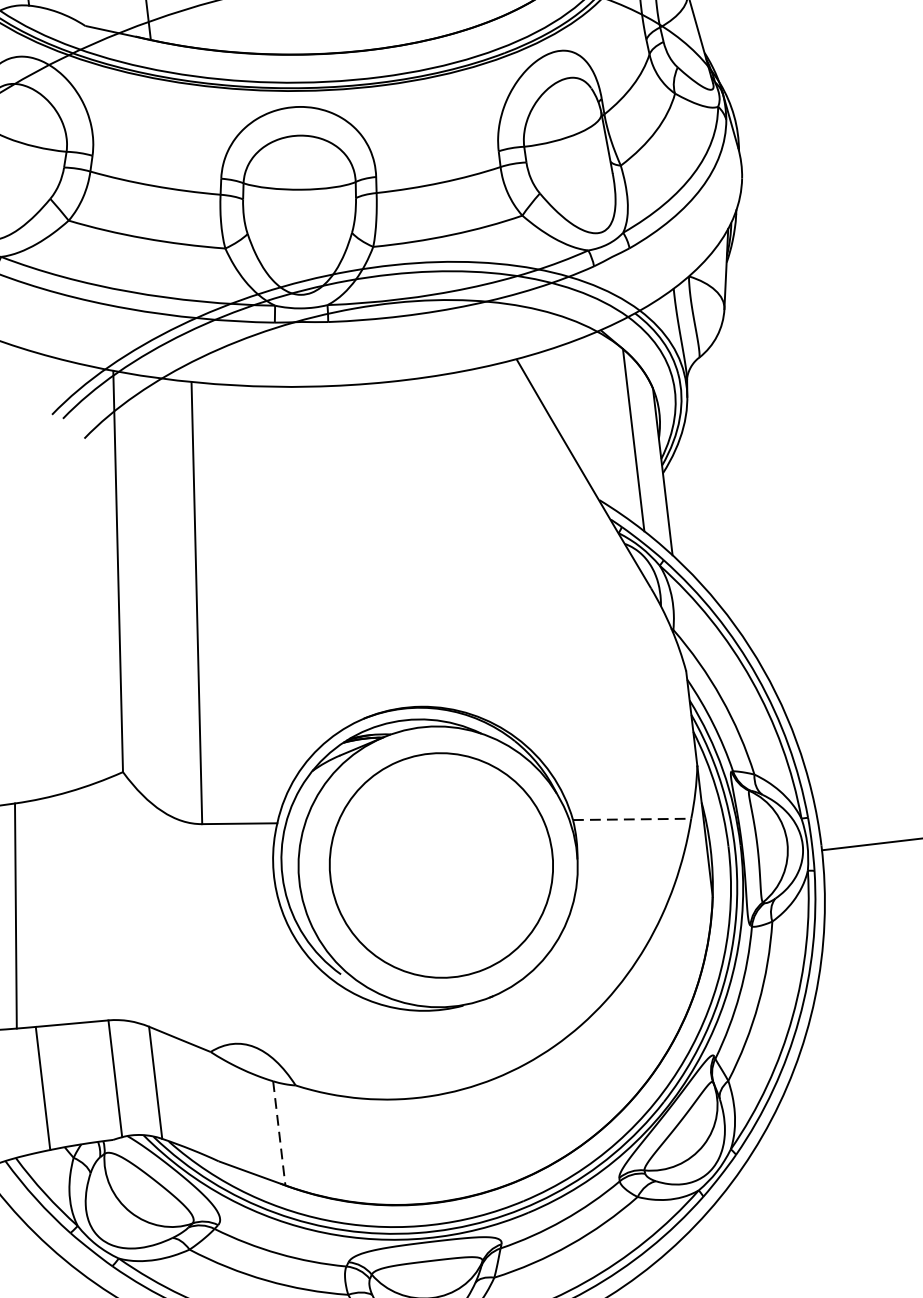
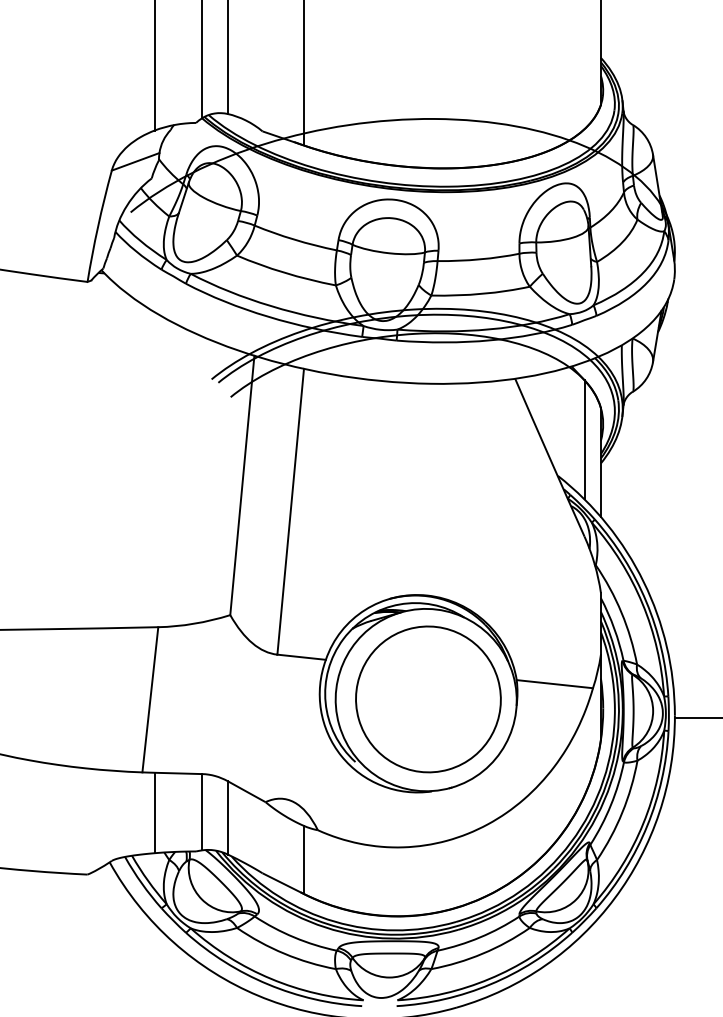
line: (633, 819) -> (555, 684), dashed -> solid
line: (279, 1134) -> (303, 860), dashed -> solid

